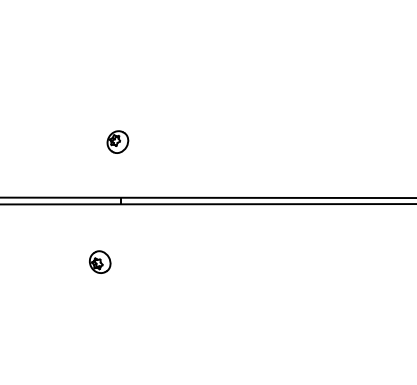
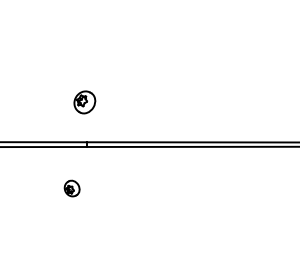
part: (117, 141) -> (84, 101), size x1.4

